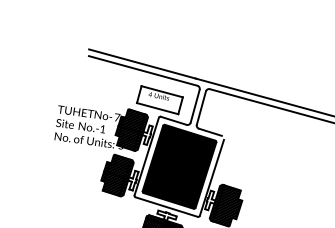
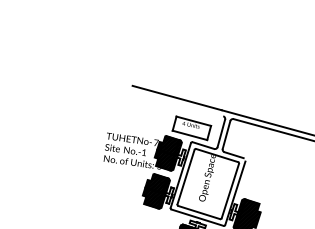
line: (142, 70) -> (177, 103), removed
fill: (179, 166) -> (208, 183), removed

